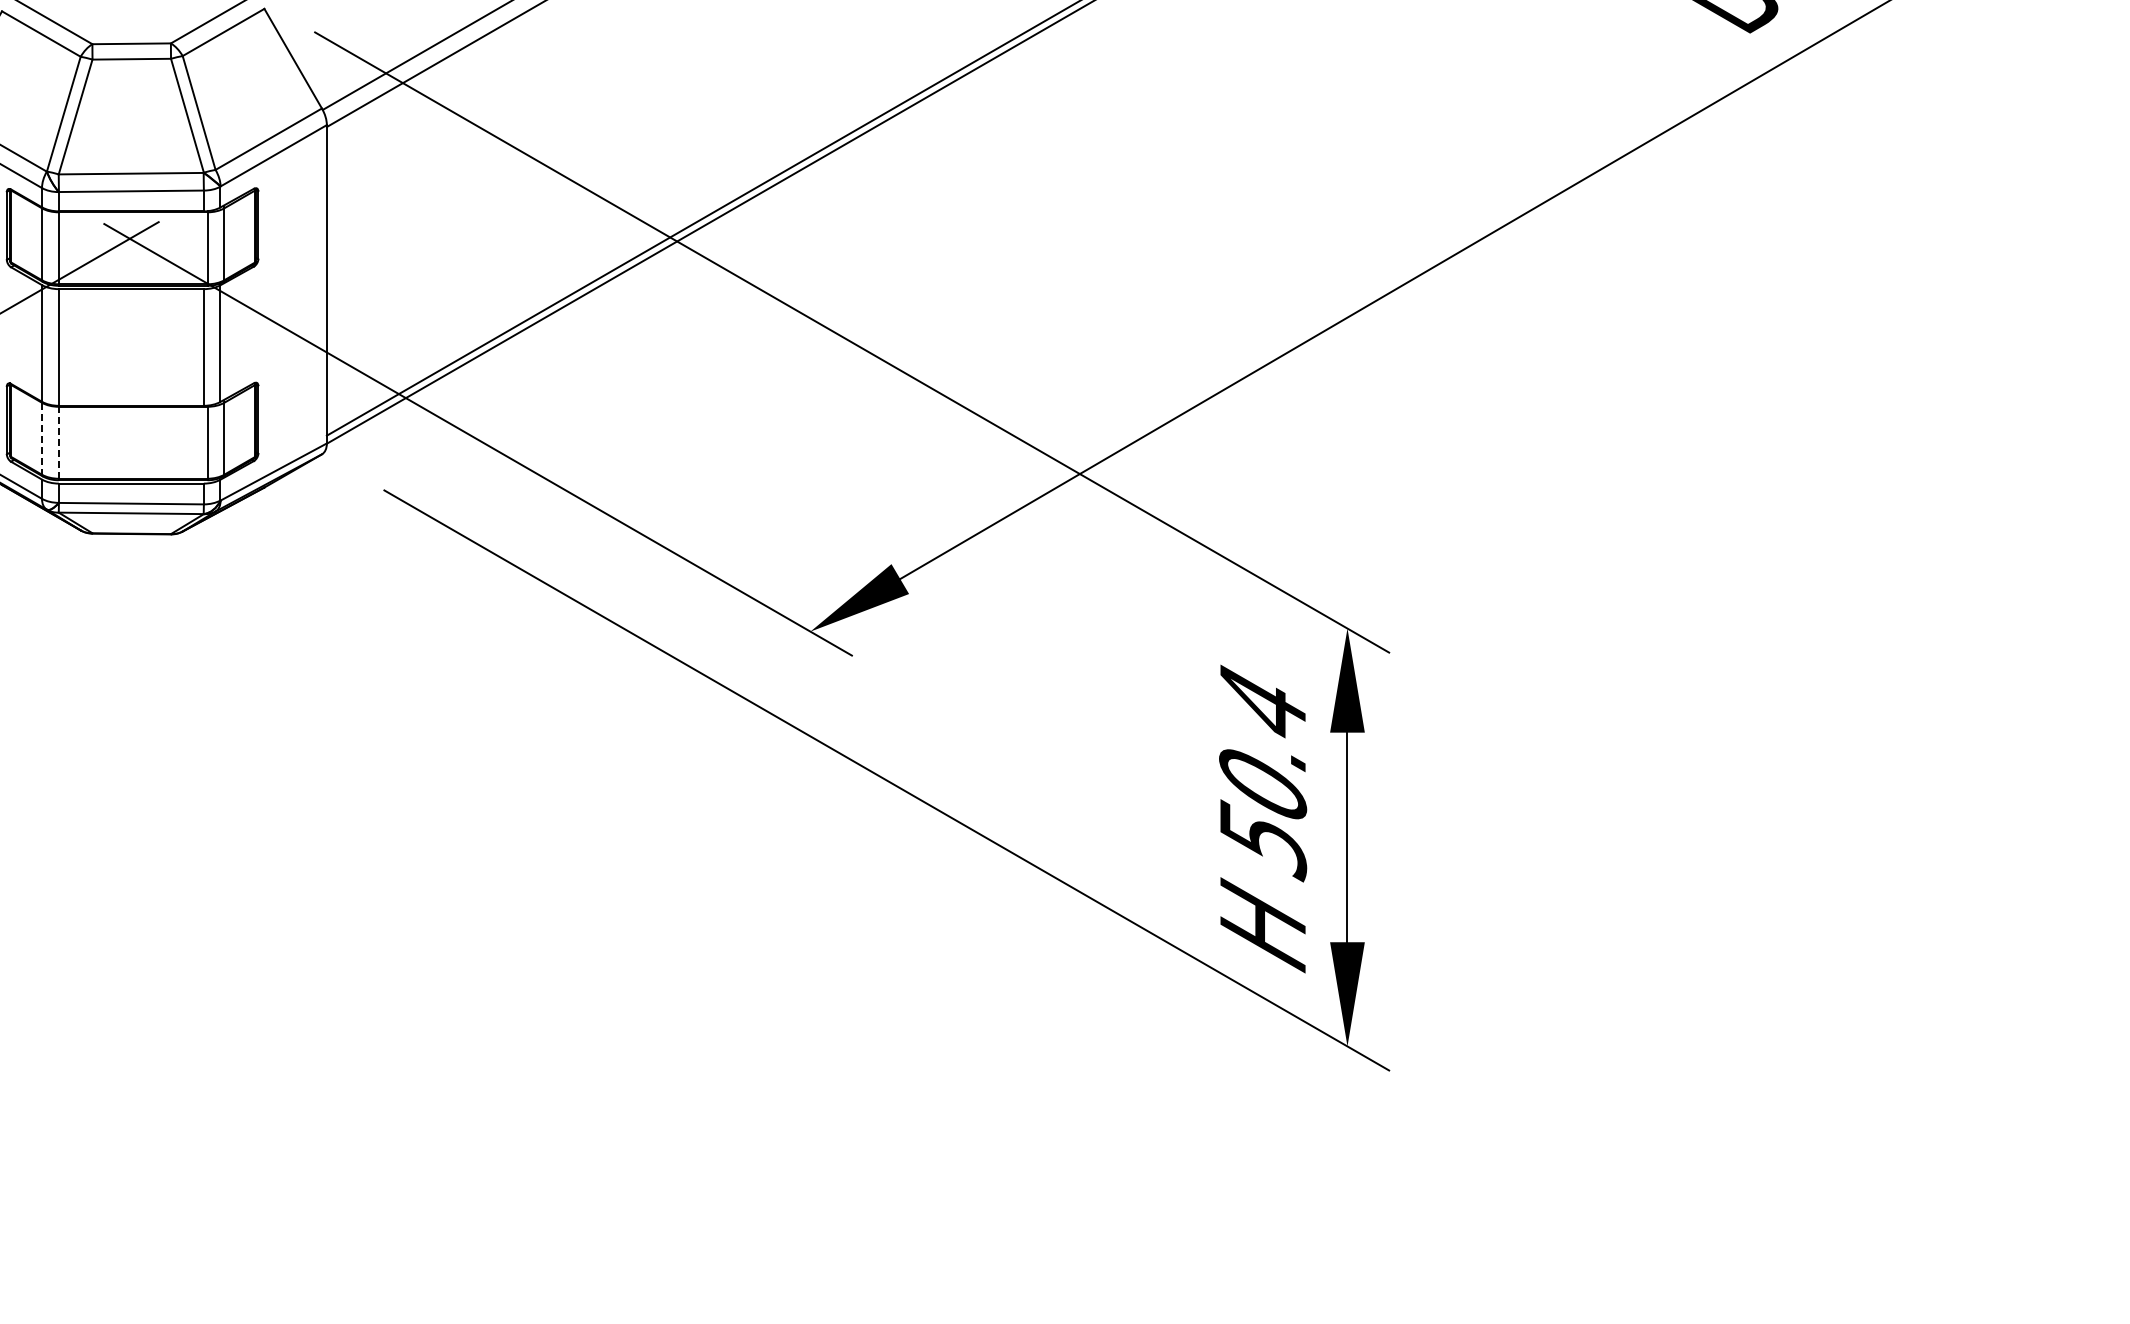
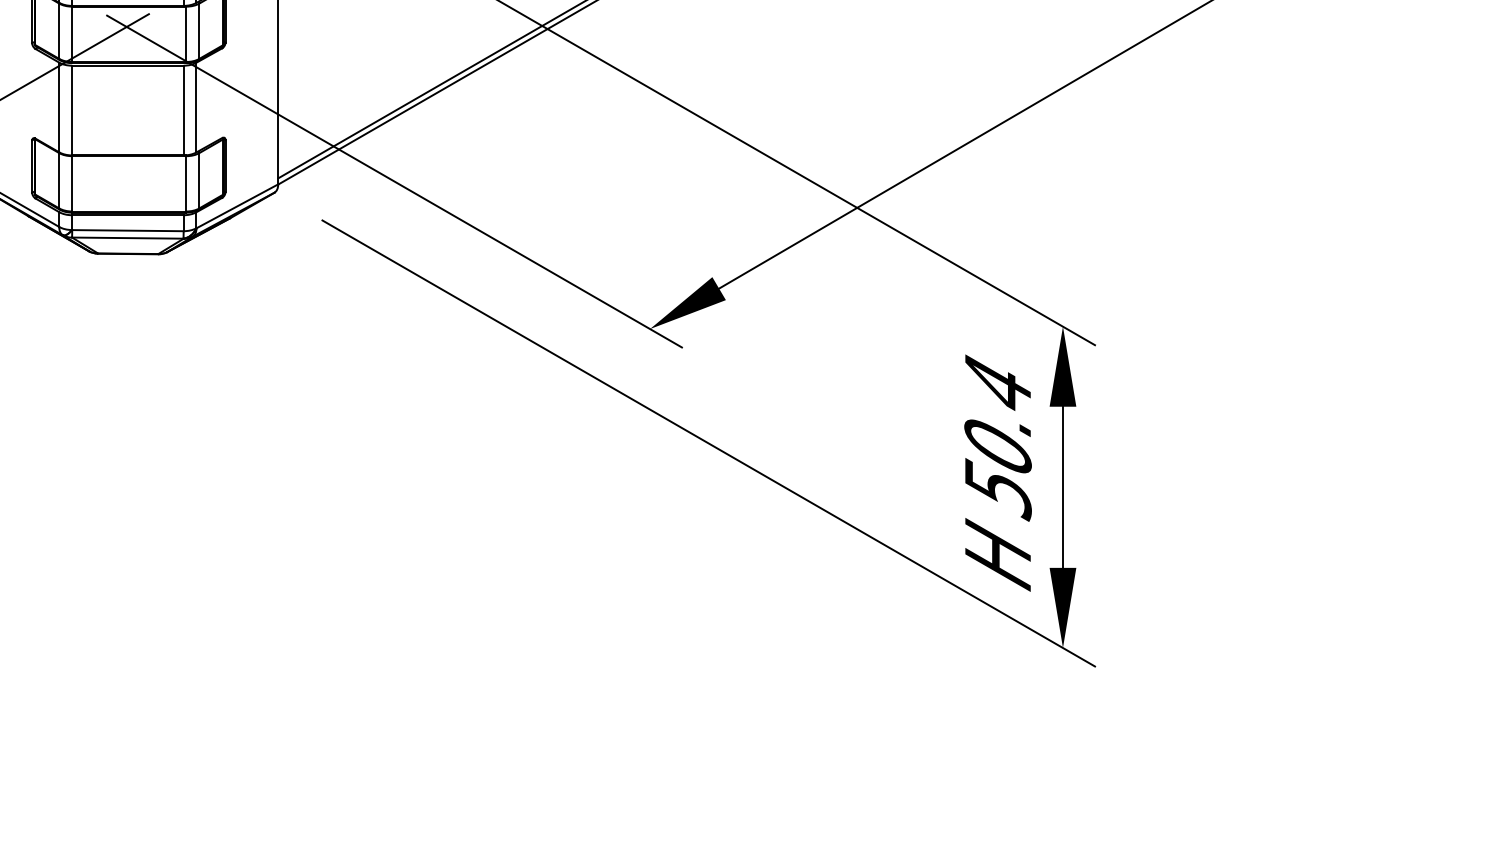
line: (42, 438) -> (59, 180), dashed -> solid
line: (58, 442) -> (71, 183), dashed -> solid

